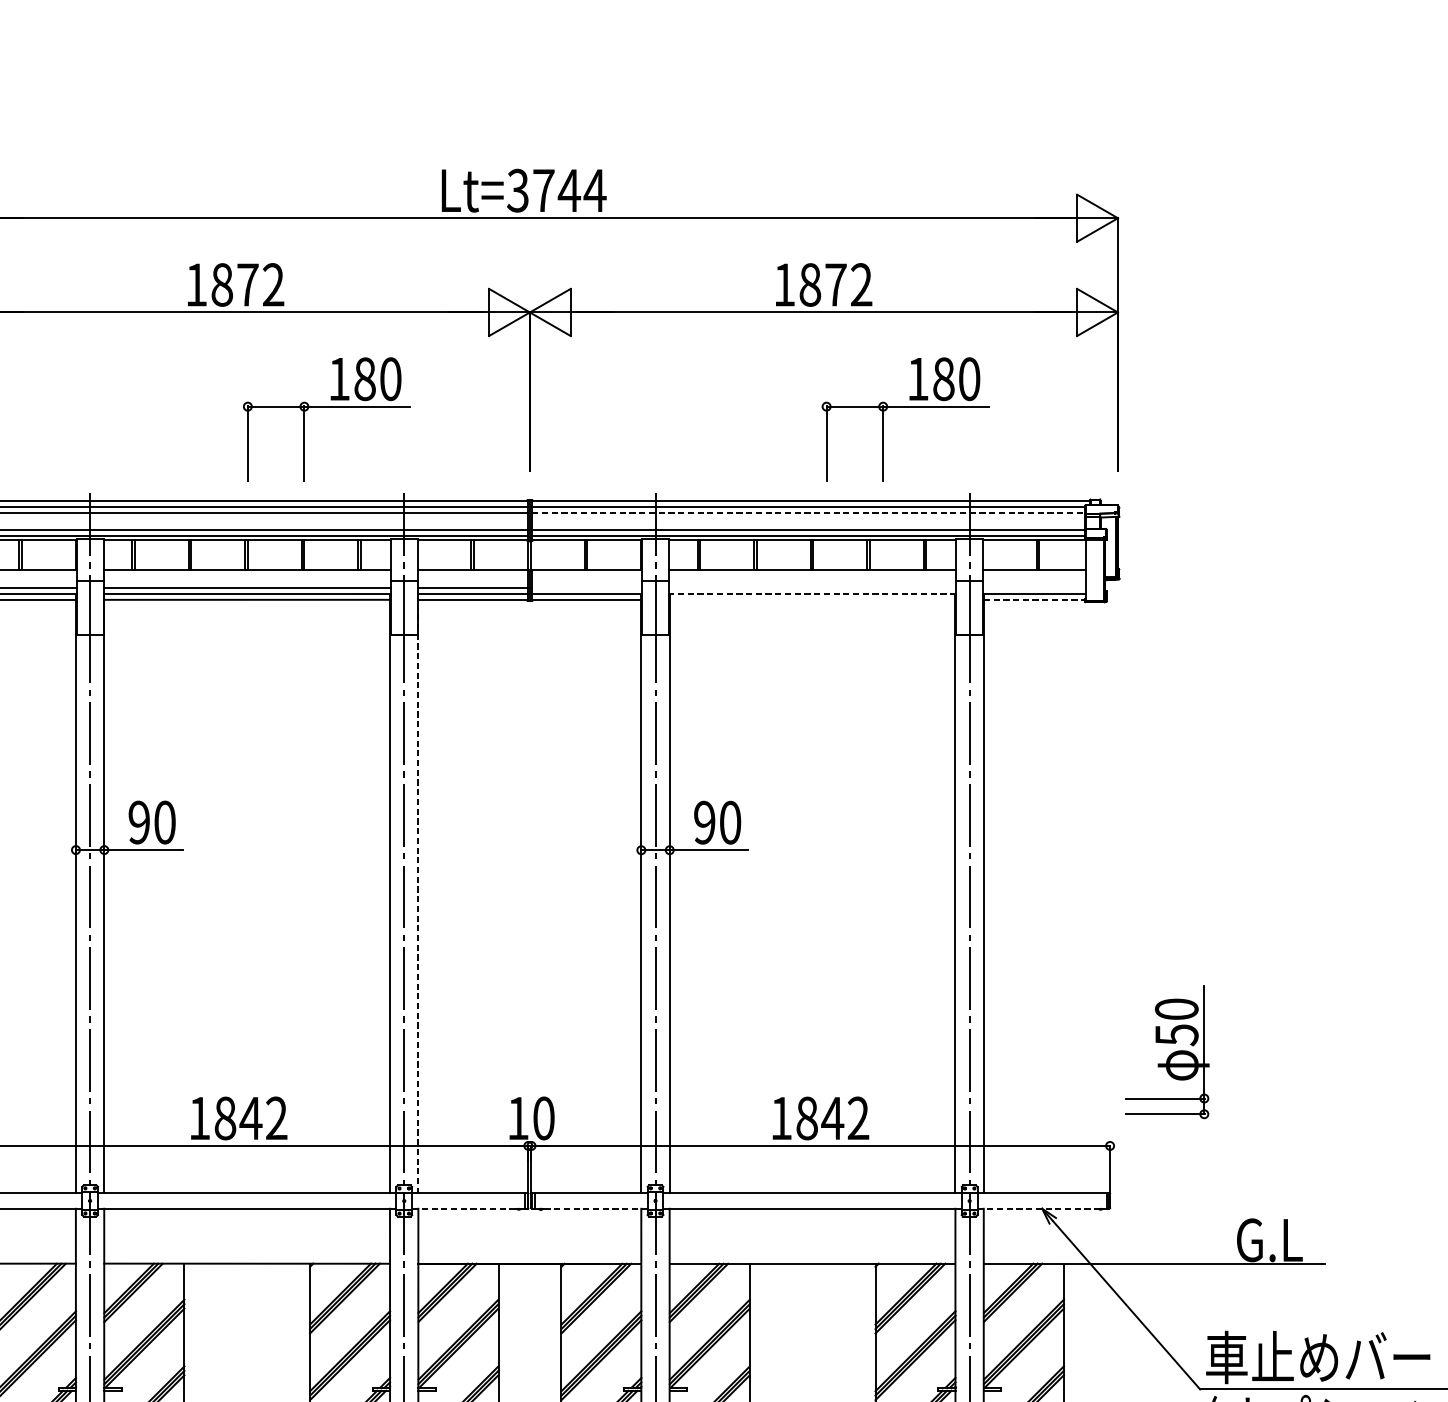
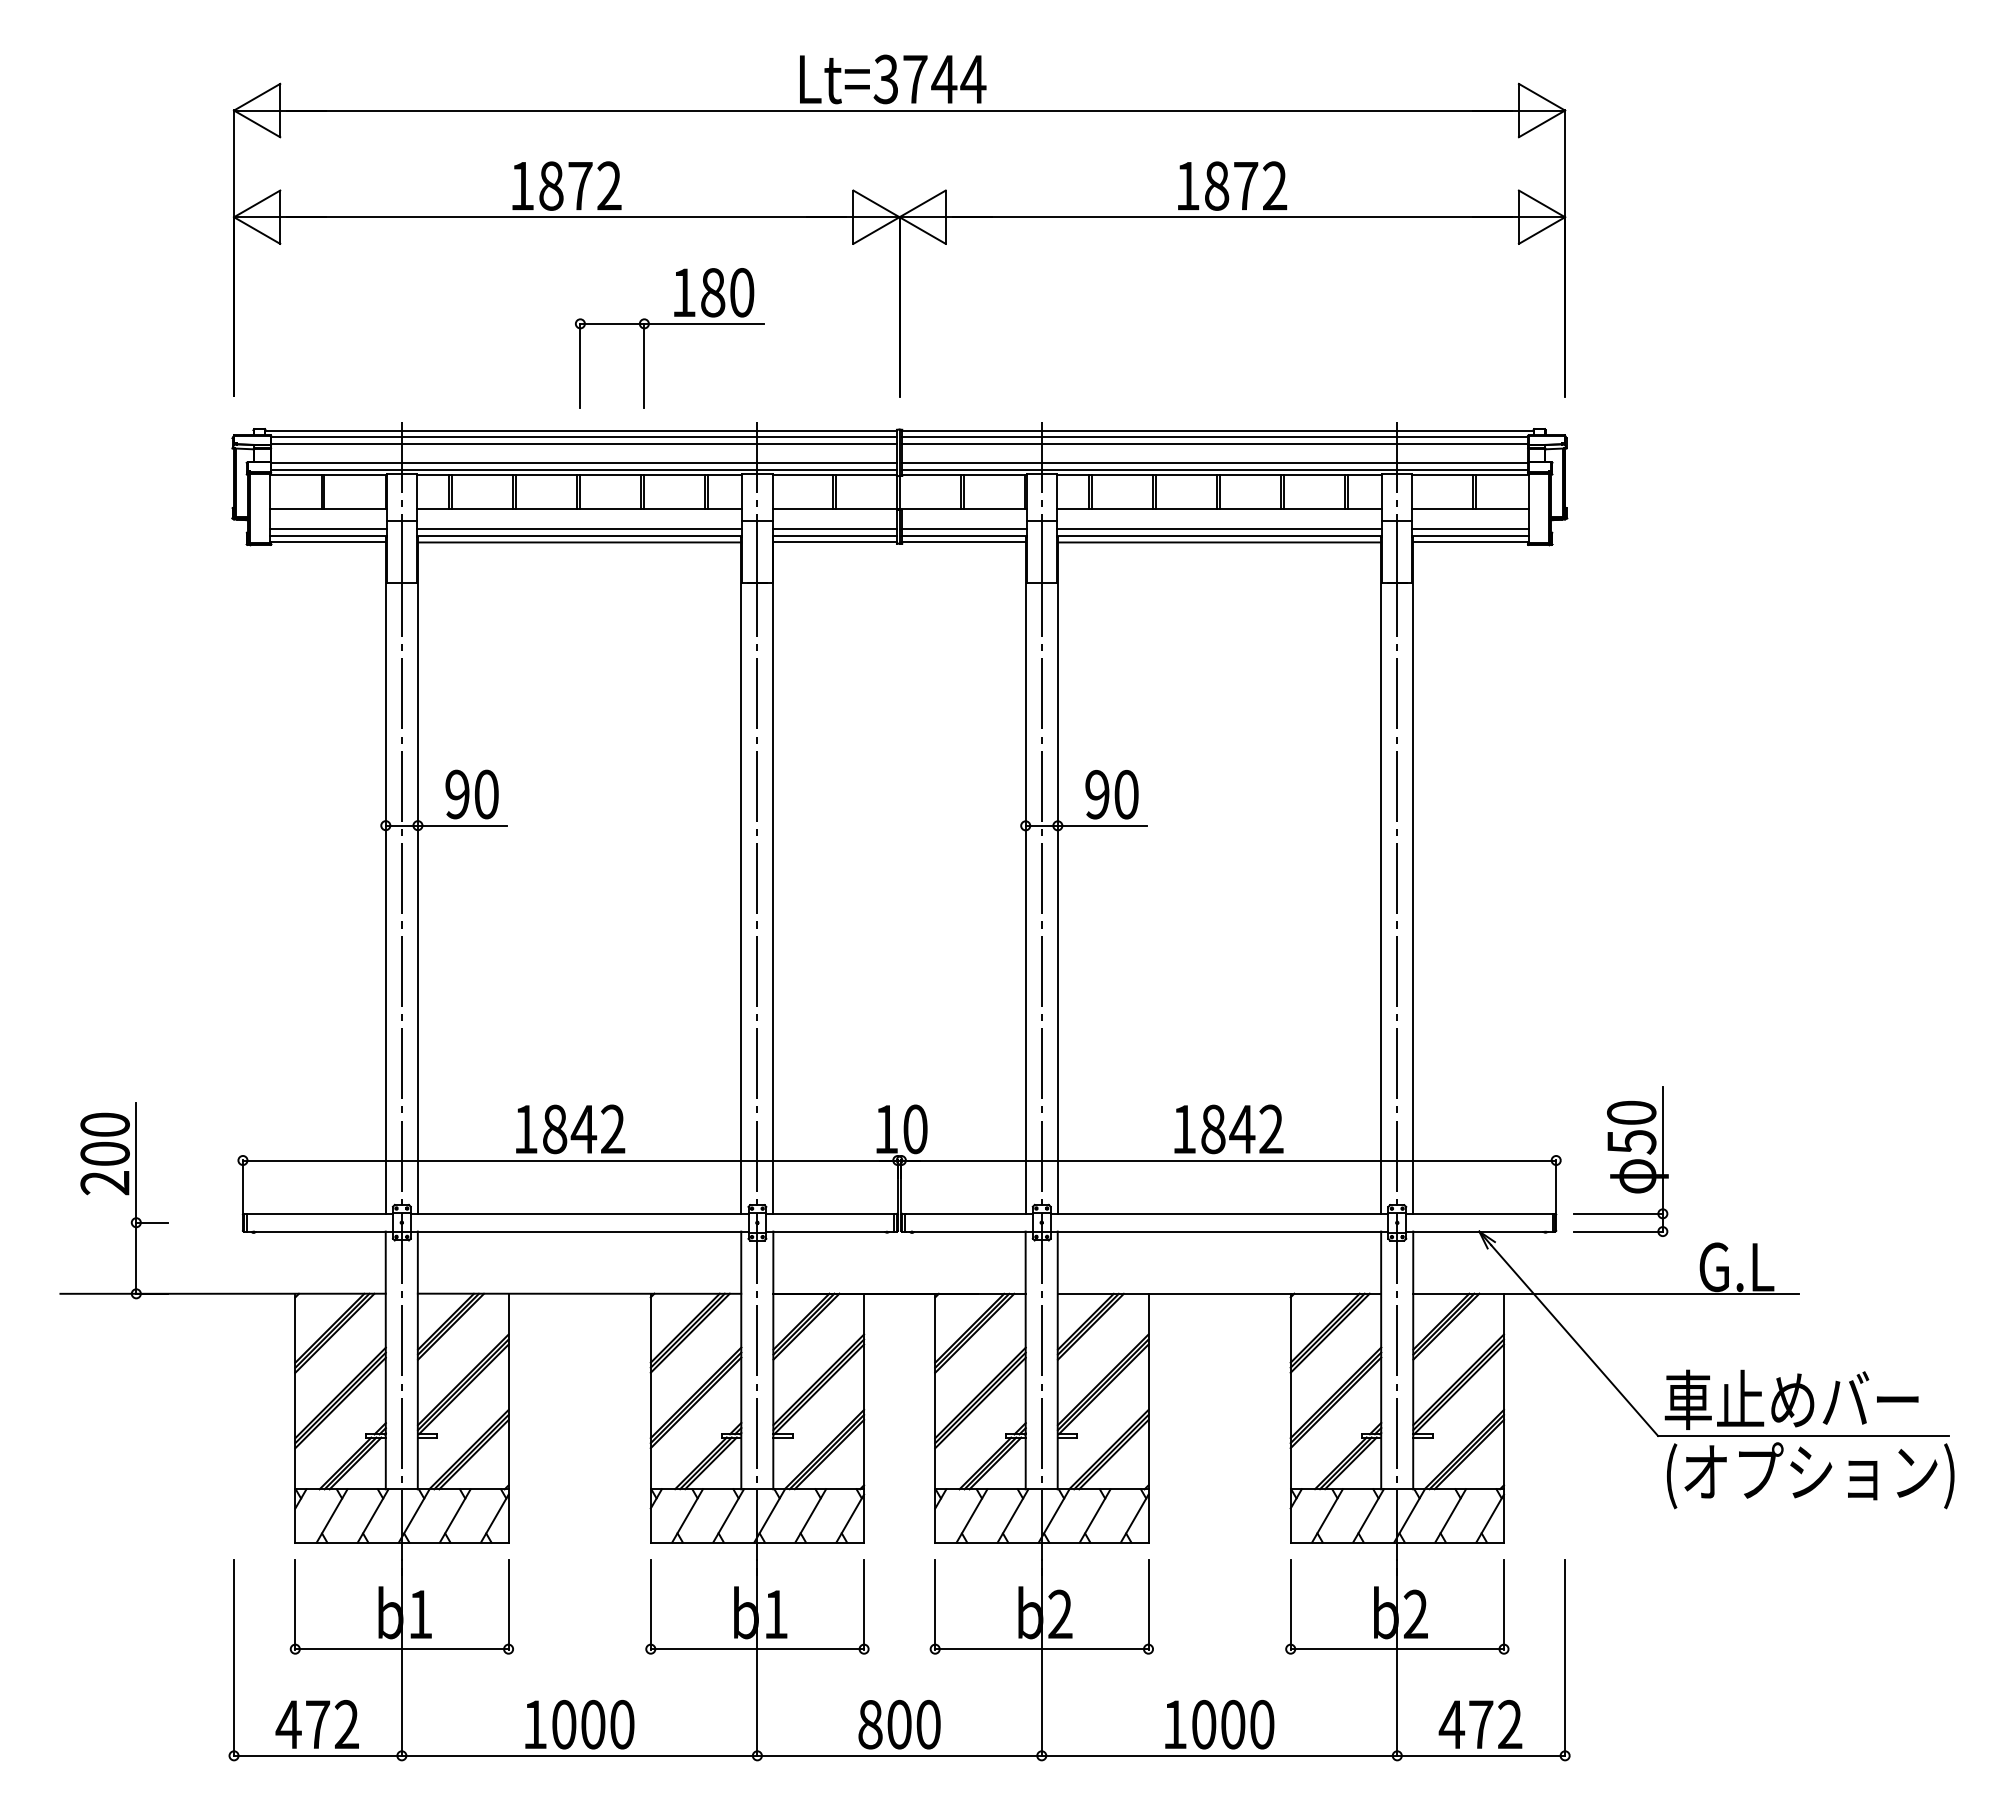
part: (905, 407) -> (1324, 324), removed
line: (809, 513) -> (1215, 444), dashed -> solid
line: (587, 587) -> (964, 528), added
line: (812, 587) -> (1219, 528), added
line: (1034, 587) -> (1470, 528), added
line: (812, 593) -> (1219, 535), dashed -> solid
line: (812, 599) -> (1219, 542), added
line: (1035, 599) -> (1471, 542), dashed -> solid
line: (418, 894) -> (773, 875), dashed -> solid
part: (1166, 1052) -> (1620, 1161), moved
line: (468, 1208) -> (830, 1231), dashed -> solid
line: (590, 1208) -> (968, 1231), dashed -> solid
line: (1042, 1208) -> (1479, 1231), dashed -> solid

